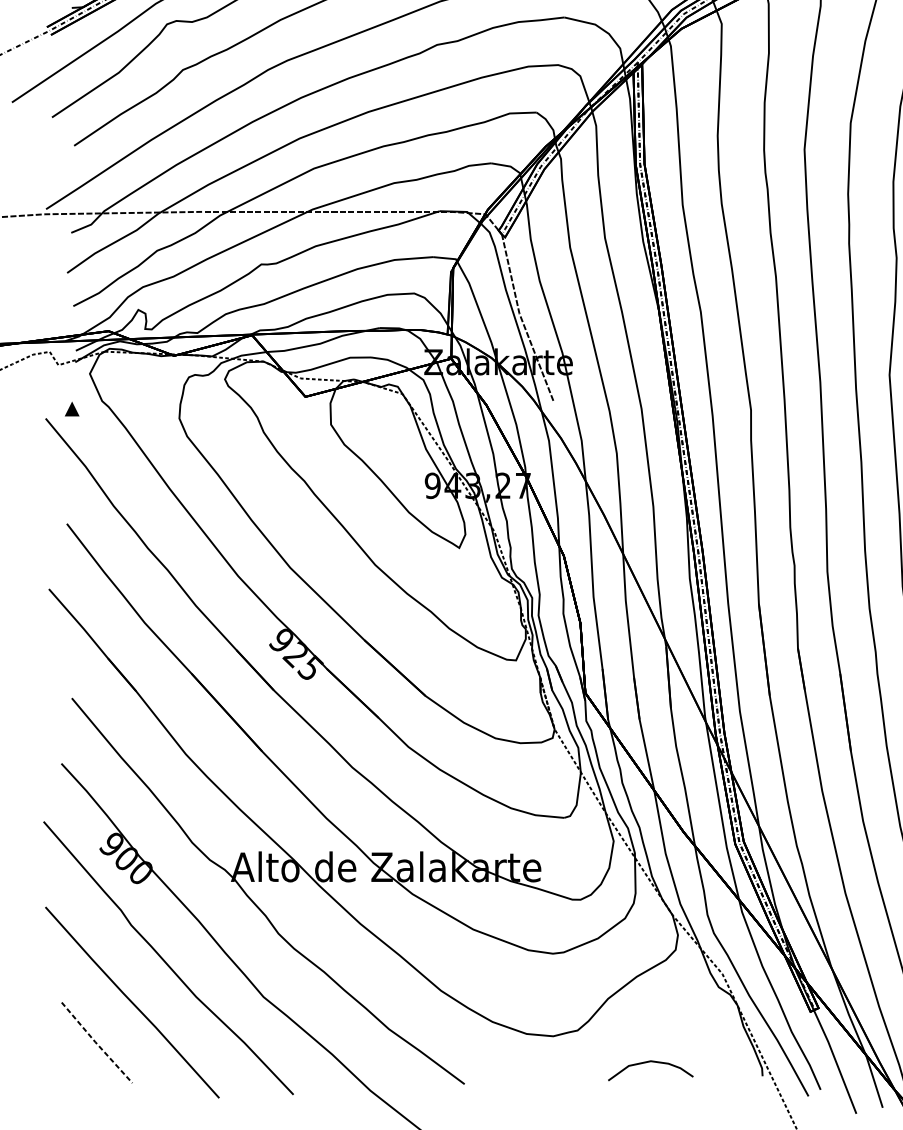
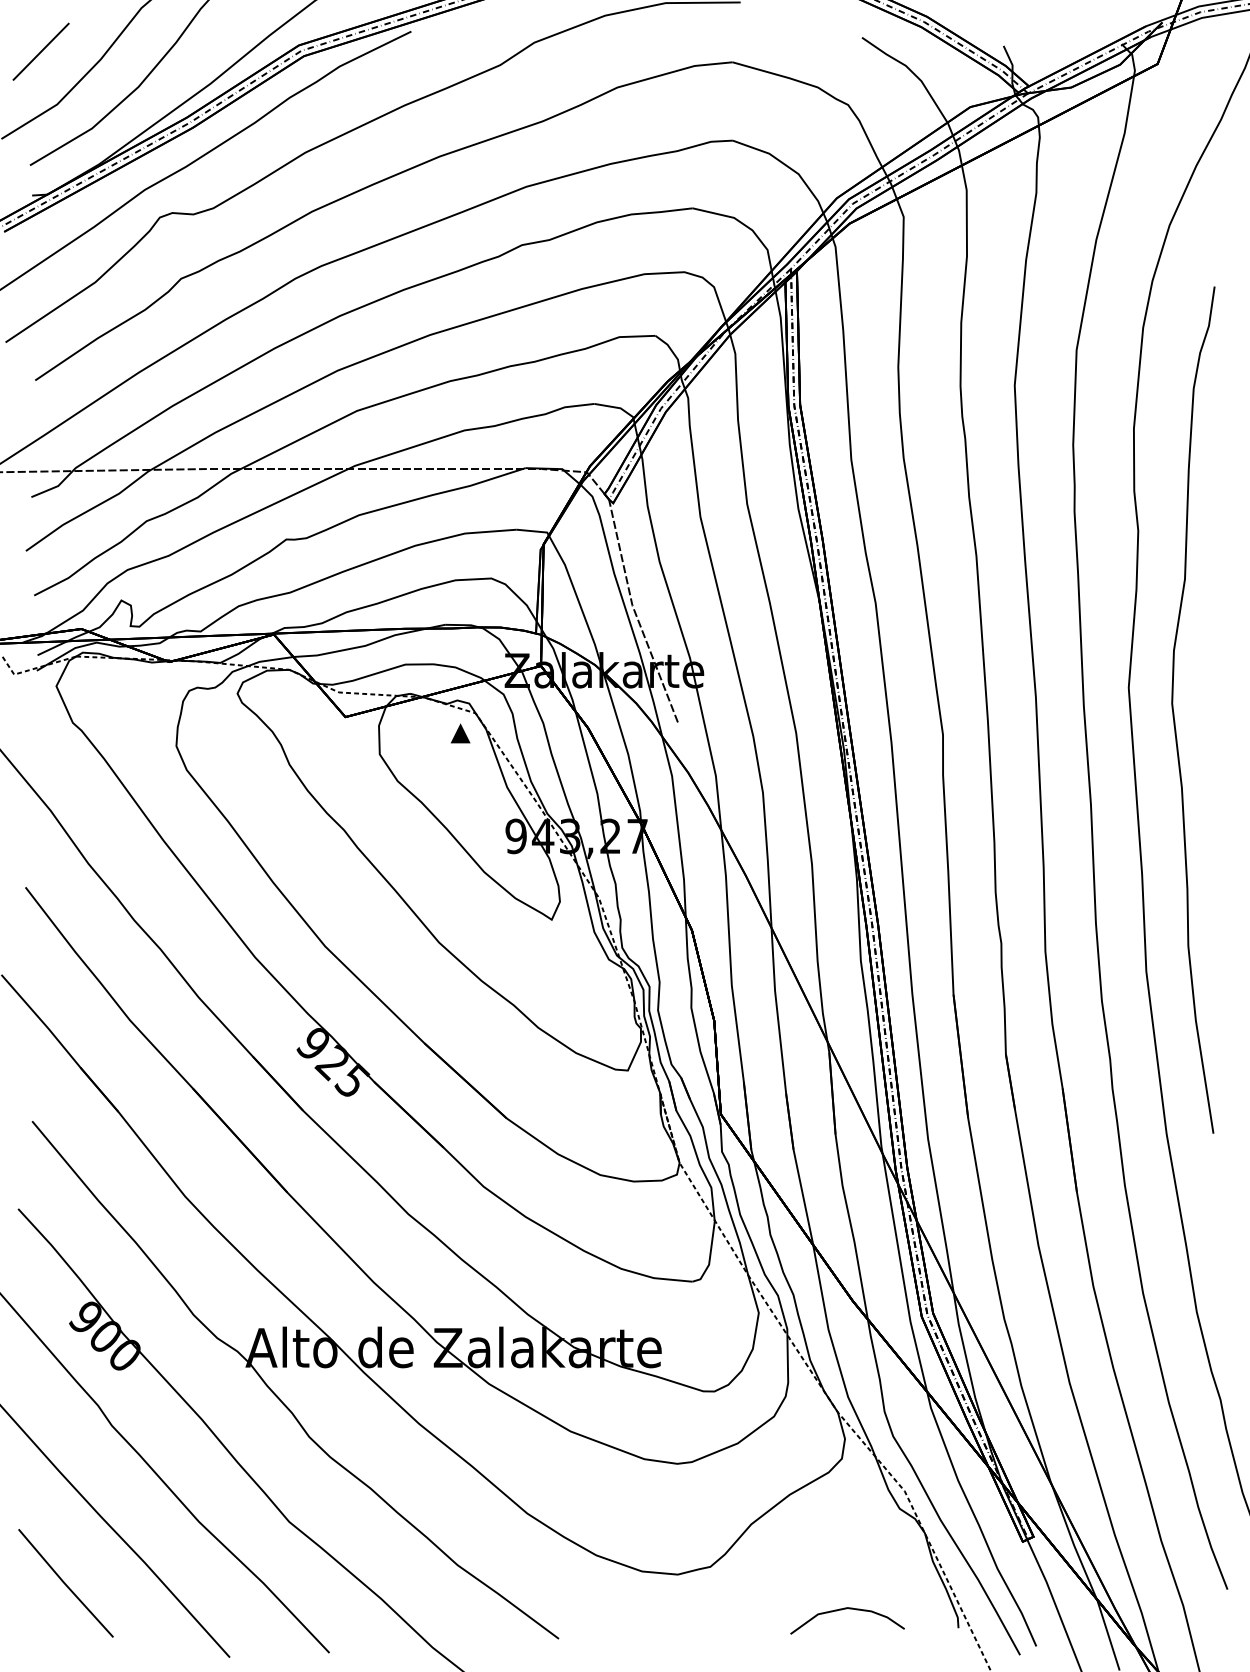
part: (72, 409) -> (460, 733), moved
line: (96, 1042) -> (65, 1583), dashed -> solid
curve: (650, 1062) -> (846, 1609), moved

